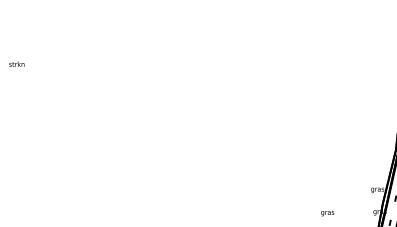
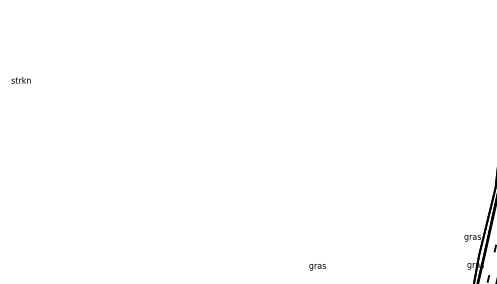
text: (327, 213) -> (317, 267), moved

